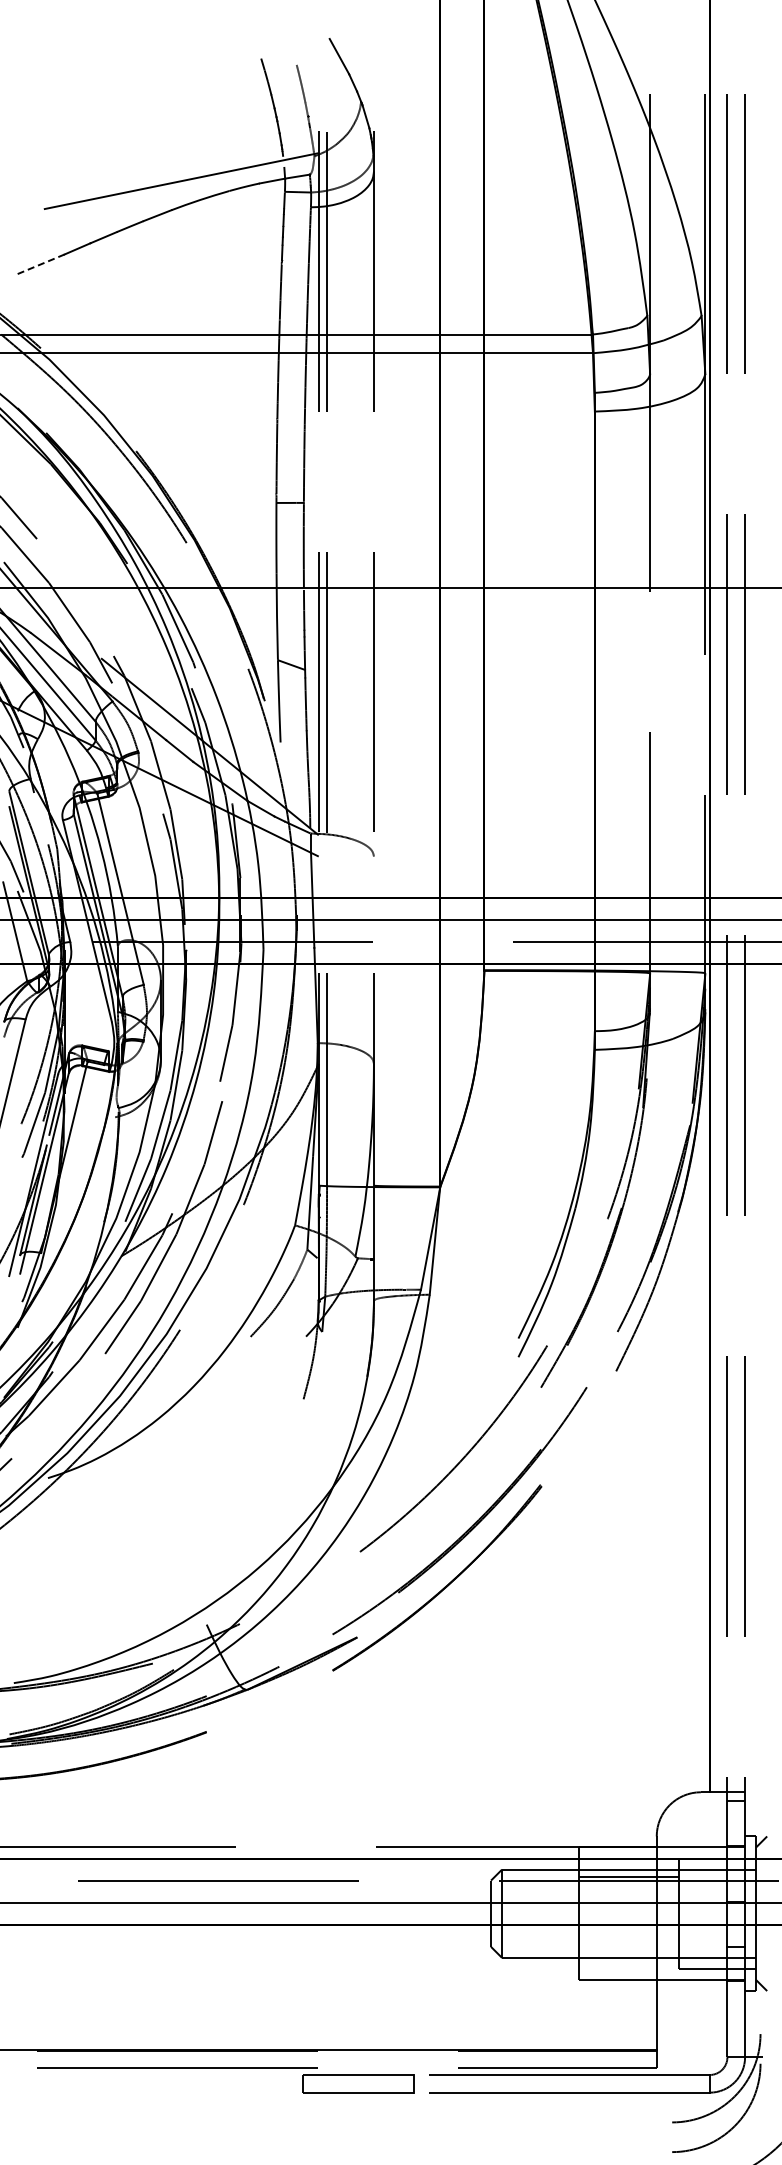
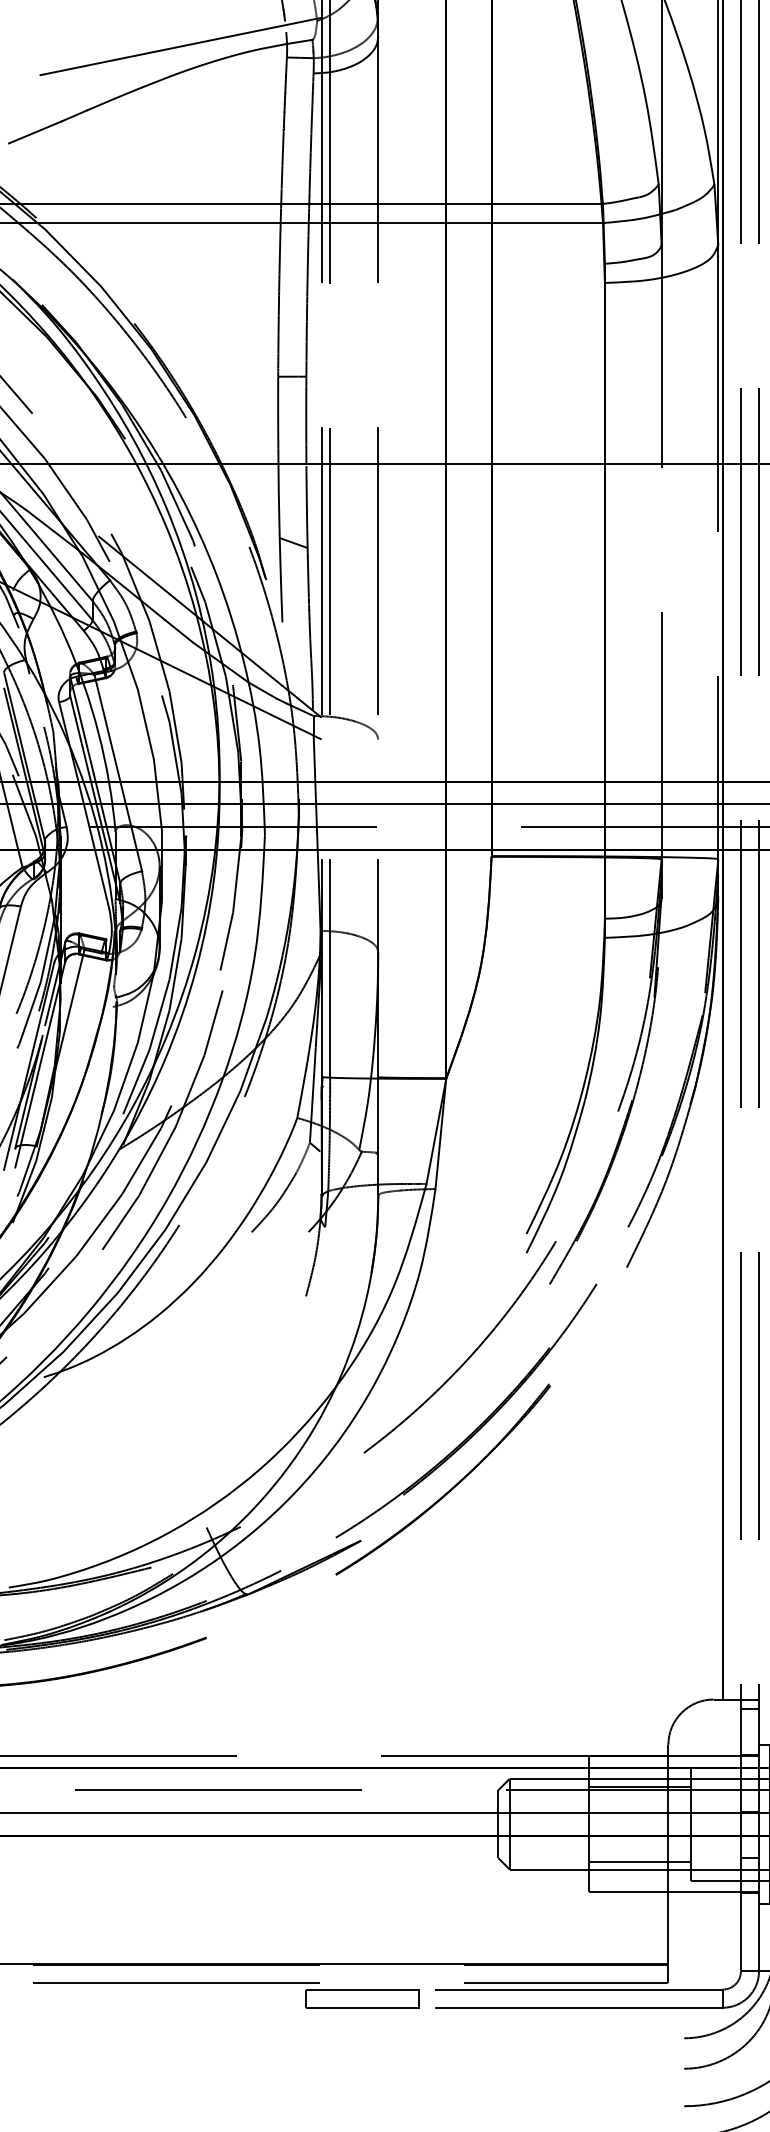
line: (38, 265) -> (34, 133), dashed -> solid
line: (628, 1950) -> (639, 1861), added

